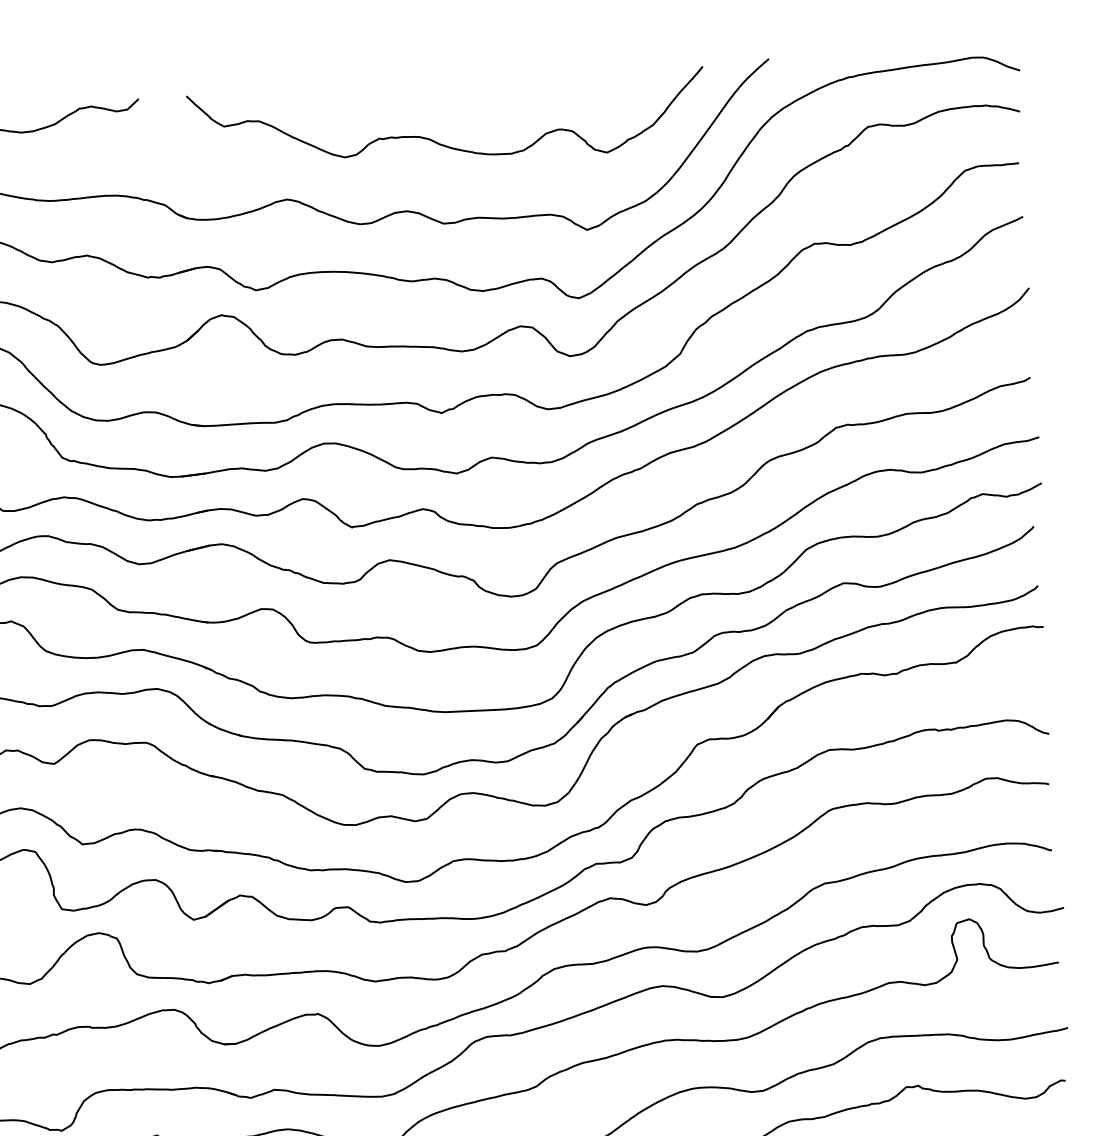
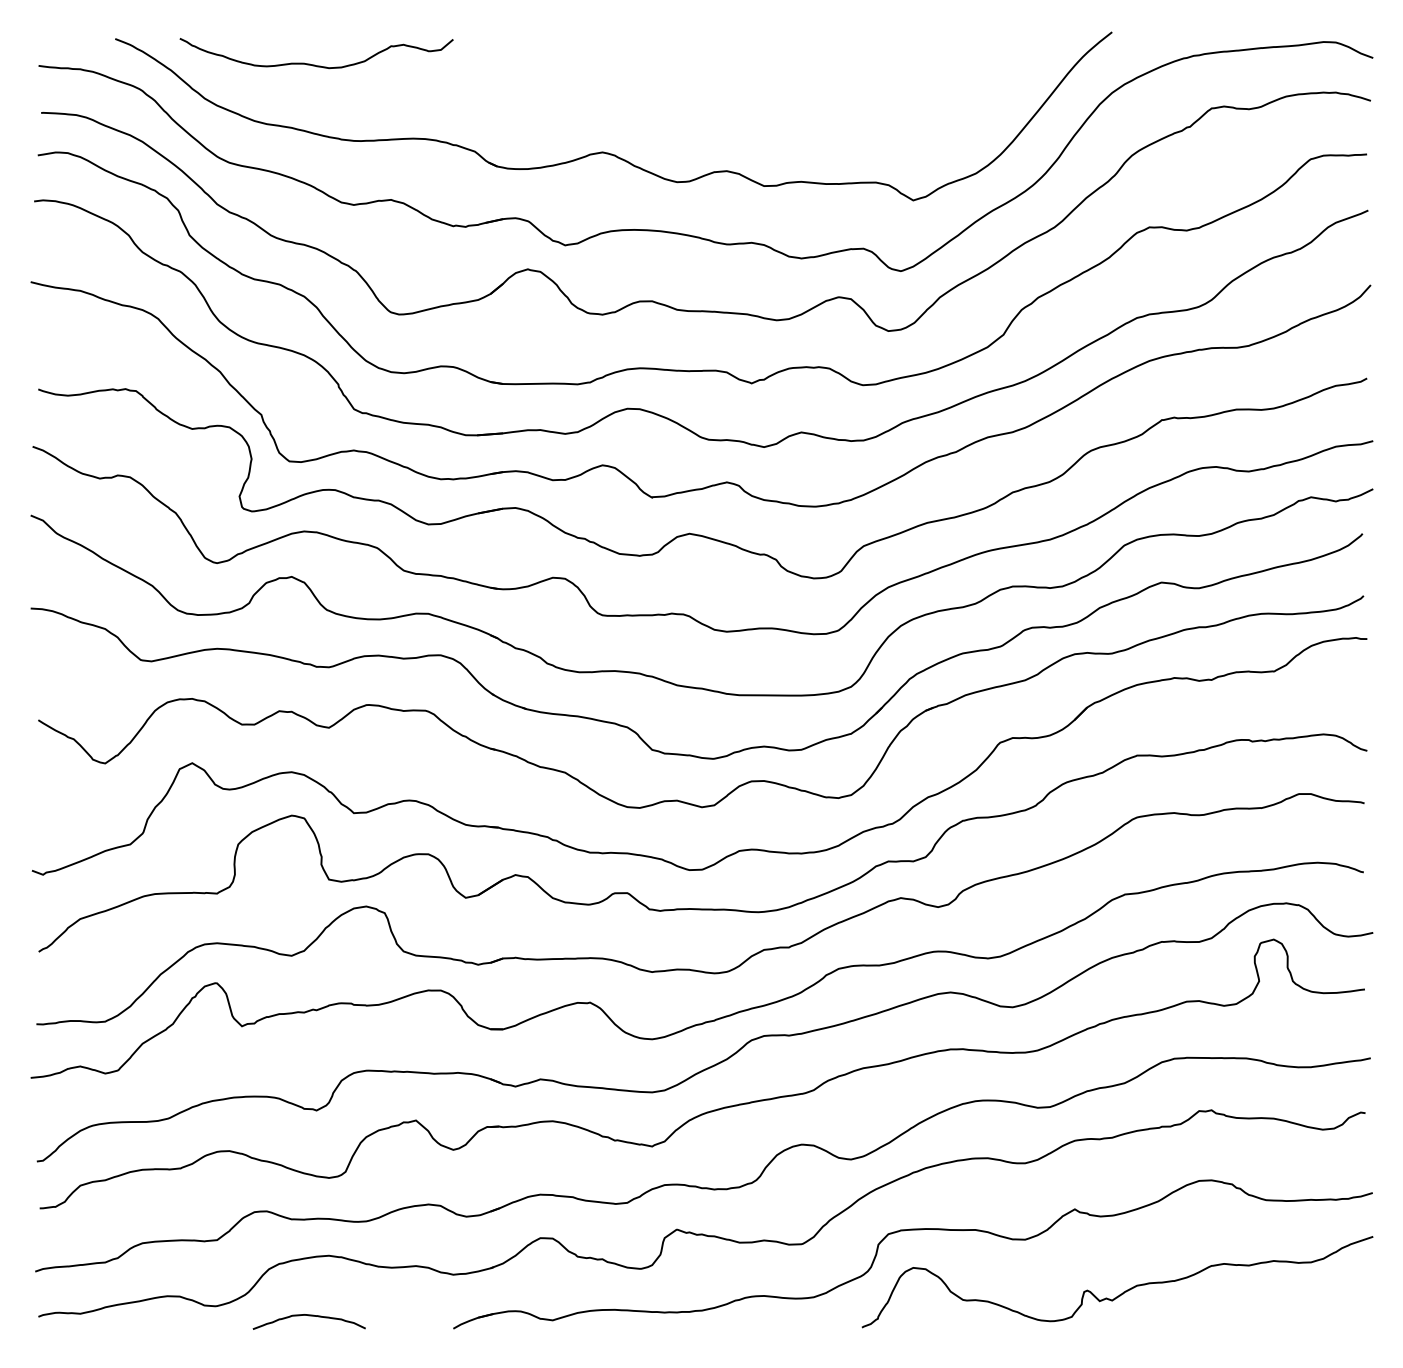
curve: (433, 140) -> (758, 98), removed

